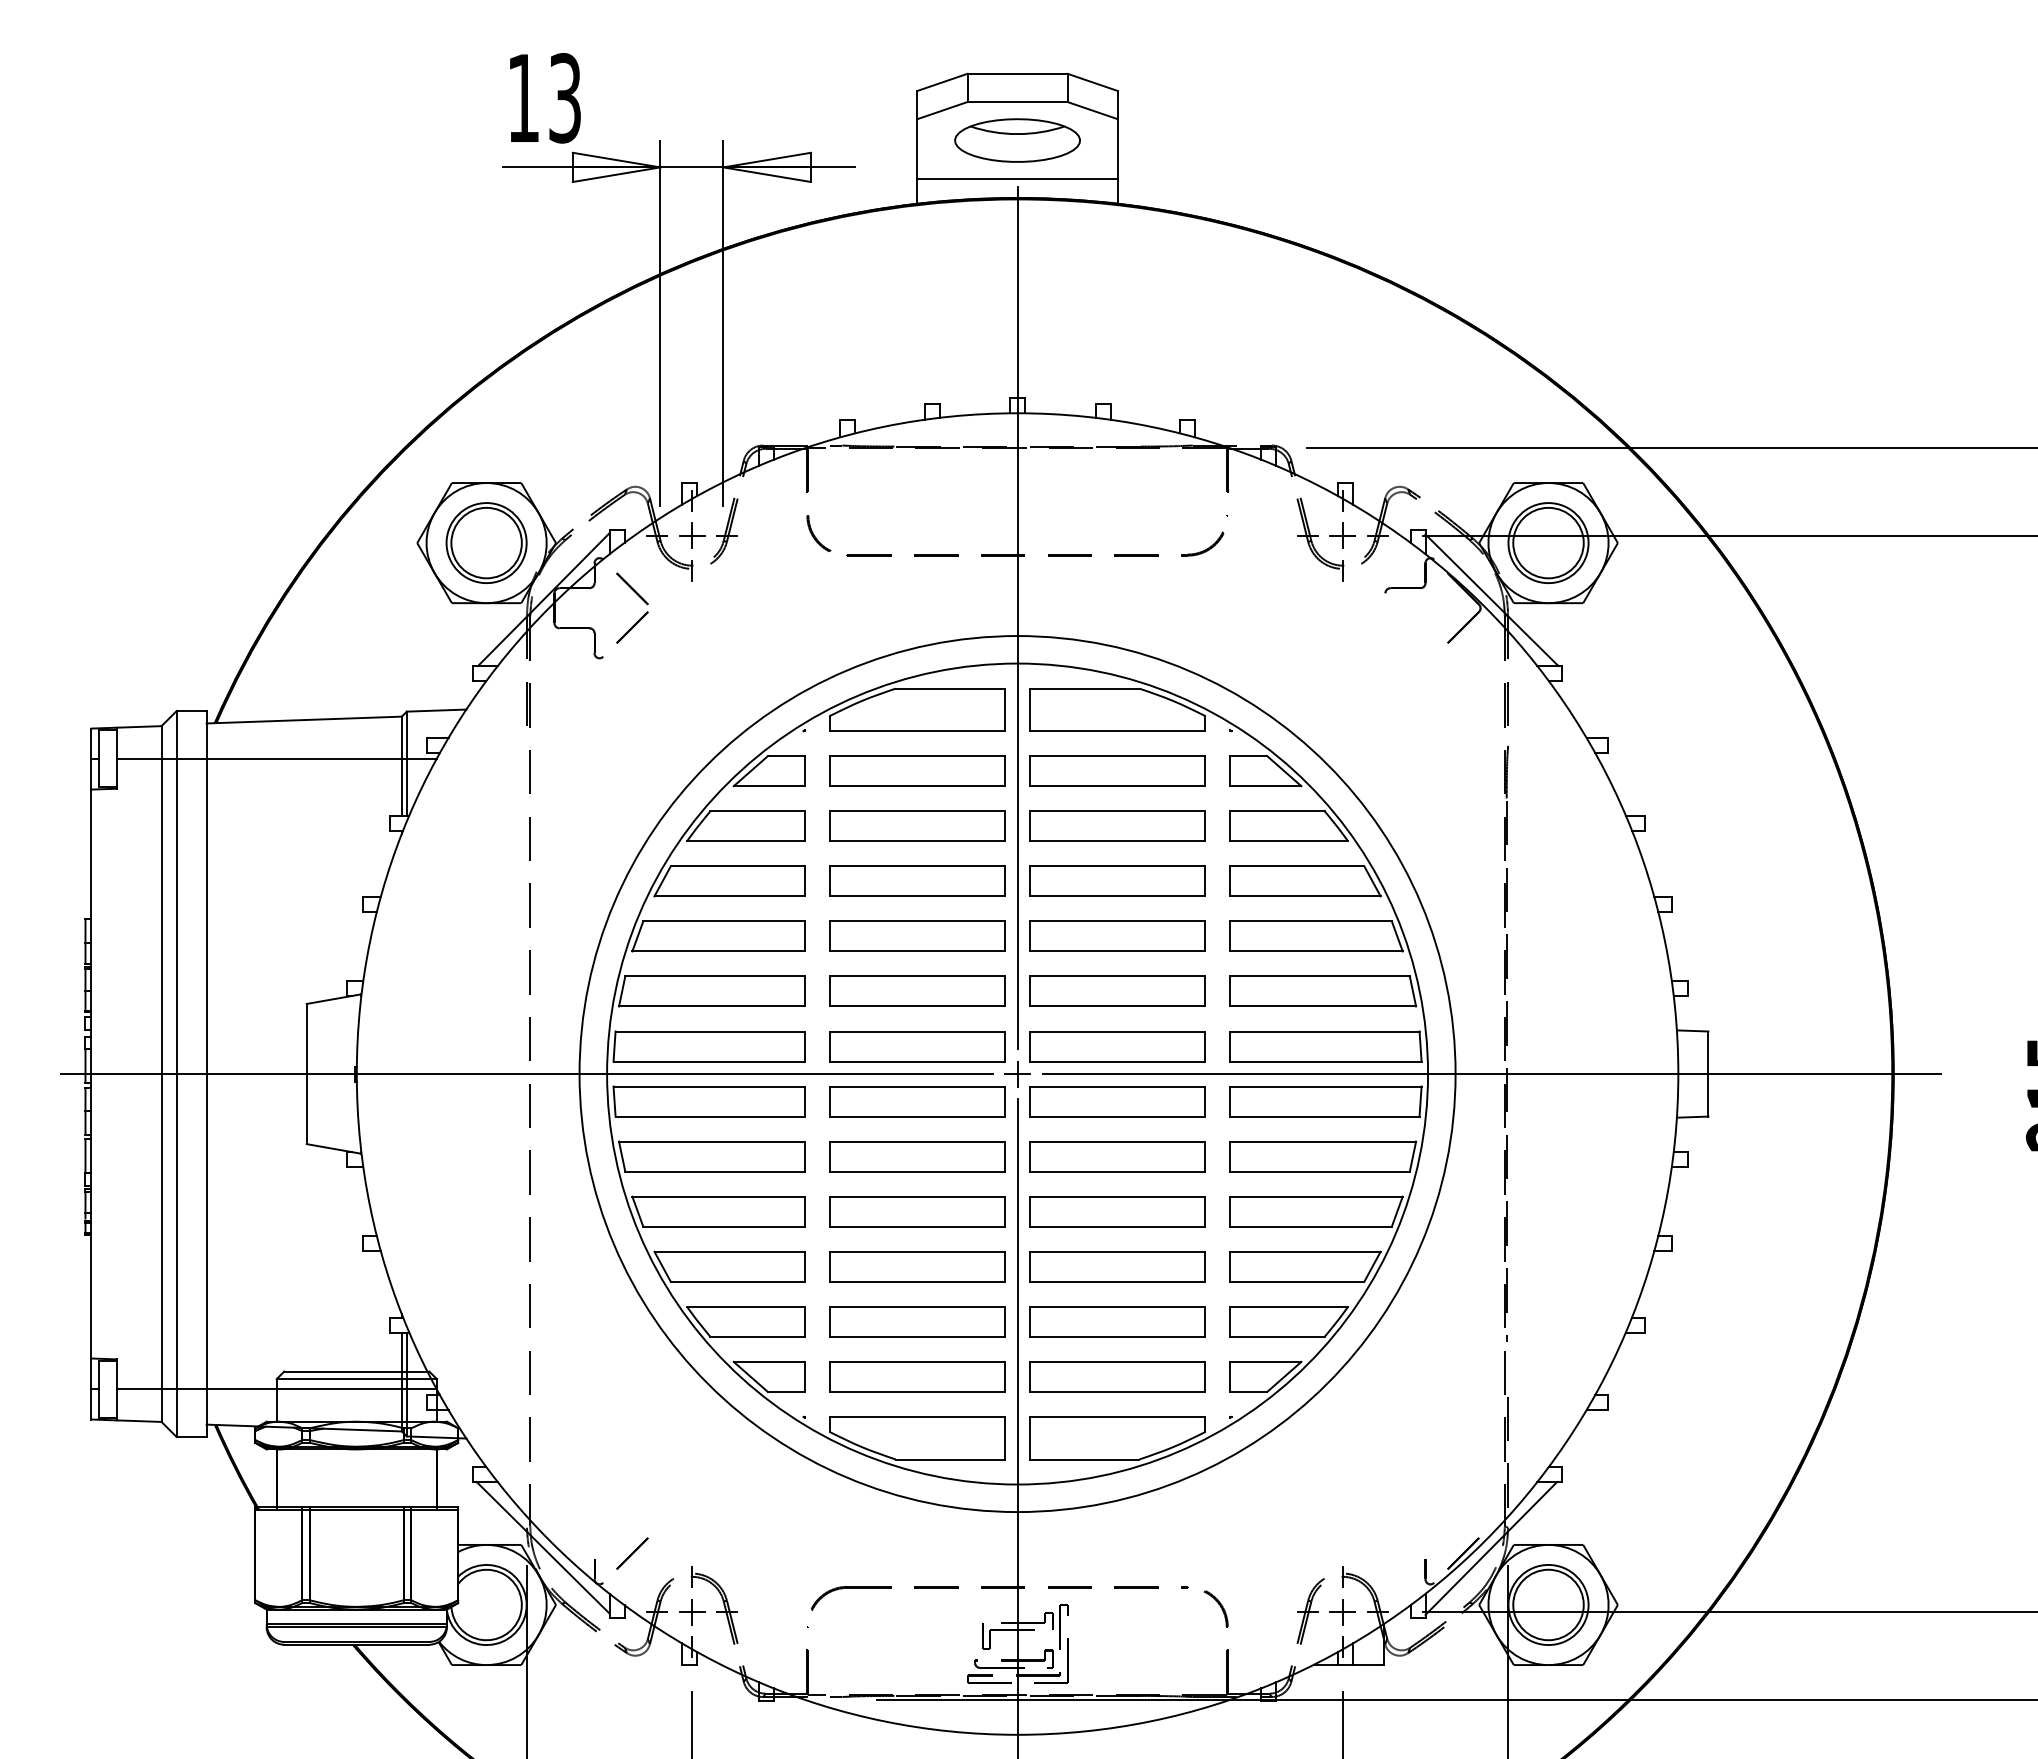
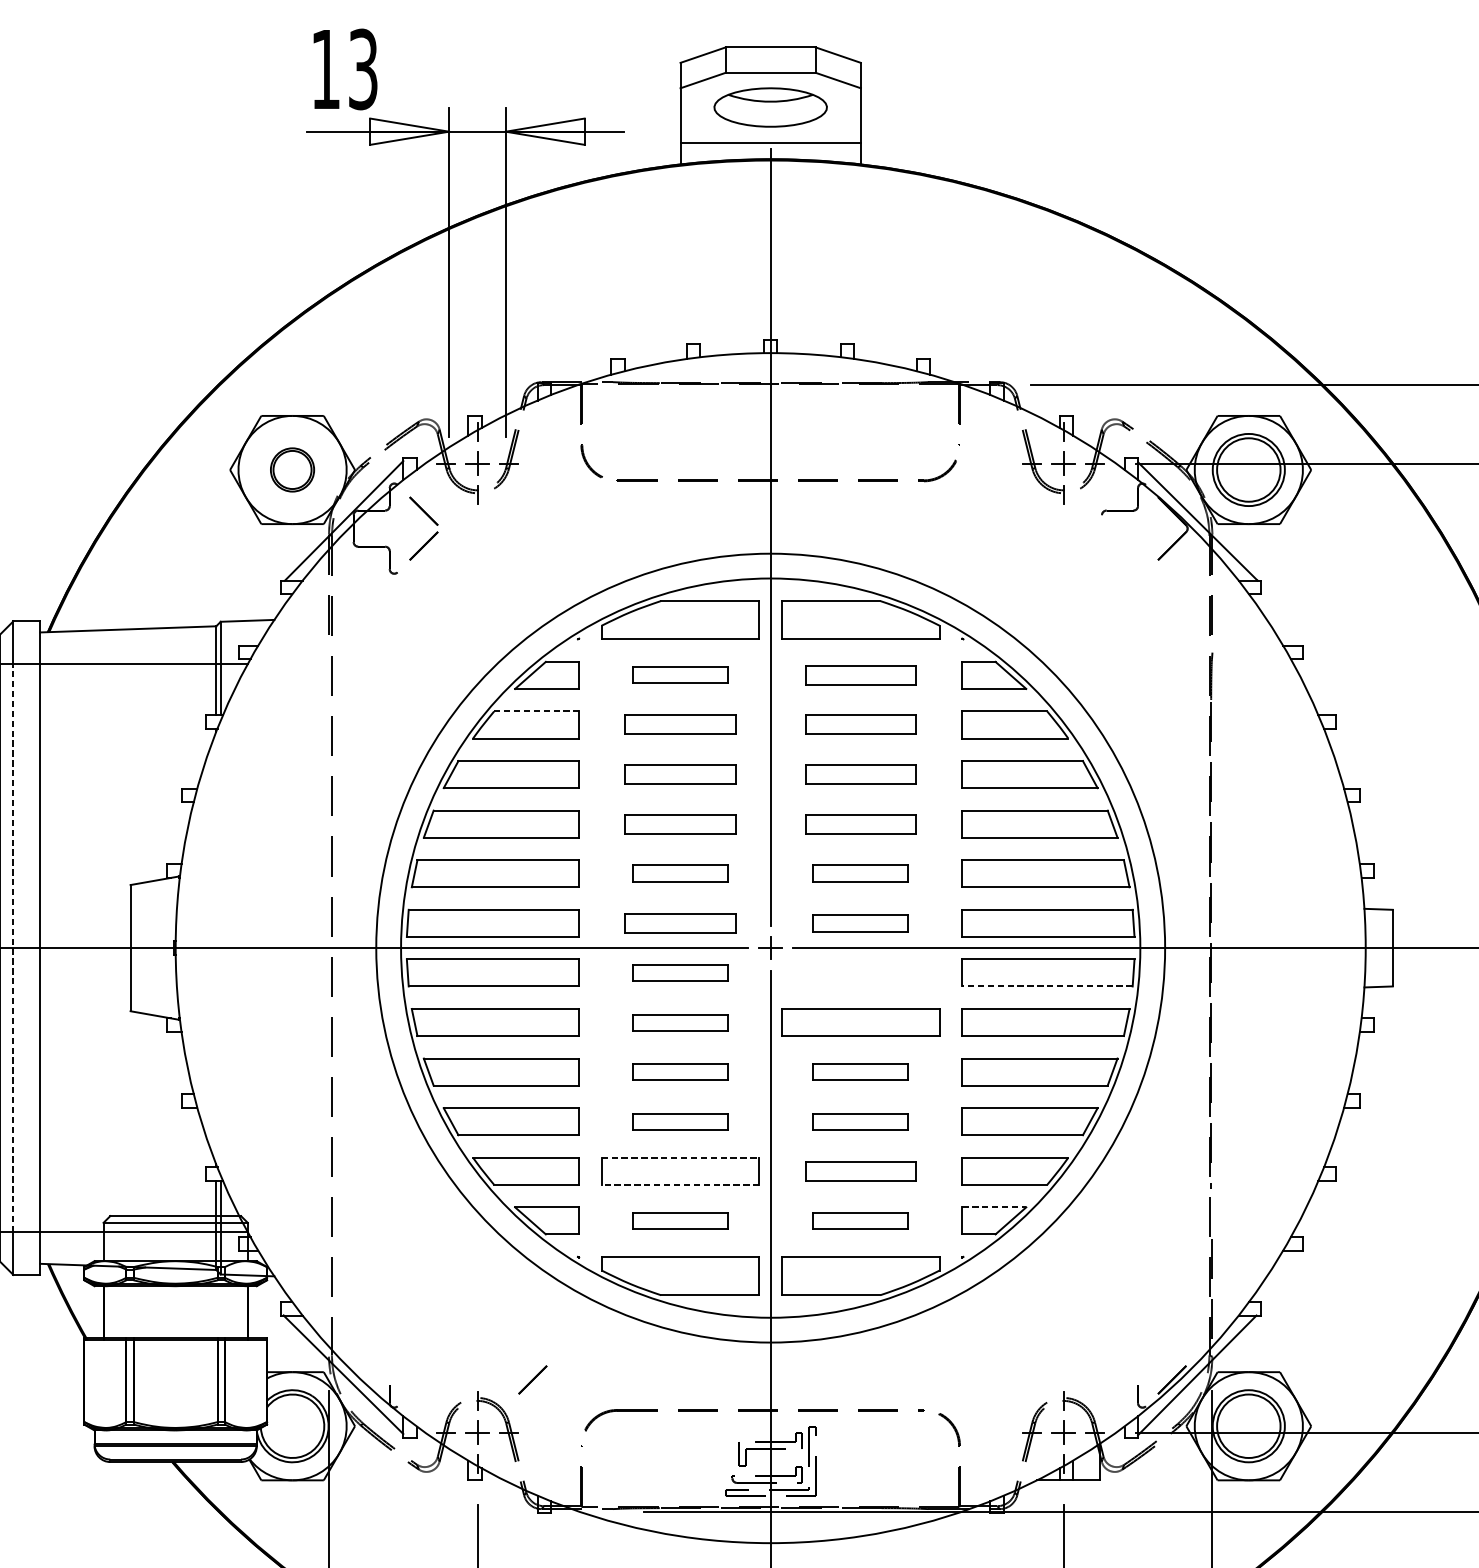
part: (486, 542) -> (292, 469), size x0.6
part: (917, 770) -> (680, 674), size x0.6
part: (1117, 770) -> (860, 674), size x0.7
line: (758, 811) -> (537, 711), solid -> dashed
part: (917, 825) -> (680, 724), size x0.7
part: (1117, 825) -> (860, 724), size x0.7
part: (917, 880) -> (680, 773), size x0.7
part: (1117, 880) -> (860, 773), size x0.7
part: (917, 935) -> (680, 823), size x0.7
part: (1117, 935) -> (860, 823), size x0.7
part: (917, 990) -> (680, 872), size x0.6
part: (1117, 990) -> (860, 872), size x0.6
part: (917, 1046) -> (680, 923), size x0.7
part: (1117, 1046) -> (860, 923), size x0.6
line: (176, 1073) -> (13, 947), solid -> dashed
part: (917, 1101) -> (680, 972), size x0.6
part: (1117, 1101) -> (860, 972), removed
line: (1324, 1116) -> (1047, 986), solid -> dashed
part: (917, 1156) -> (680, 1022), size x0.6
part: (917, 1211) -> (680, 1071), size x0.6
part: (1117, 1211) -> (860, 1071), size x0.6
part: (917, 1266) -> (680, 1121), size x0.6
part: (1117, 1266) -> (860, 1121), size x0.6
line: (917, 1306) -> (680, 1157), solid -> dashed
part: (1117, 1321) -> (860, 1170), size x0.7
line: (917, 1336) -> (680, 1184), solid -> dashed
line: (1265, 1361) -> (993, 1206), solid -> dashed
part: (917, 1376) -> (680, 1220), size x0.6
part: (1117, 1376) -> (860, 1220), size x0.6
line: (632, 1553) -> (532, 1379), moved

